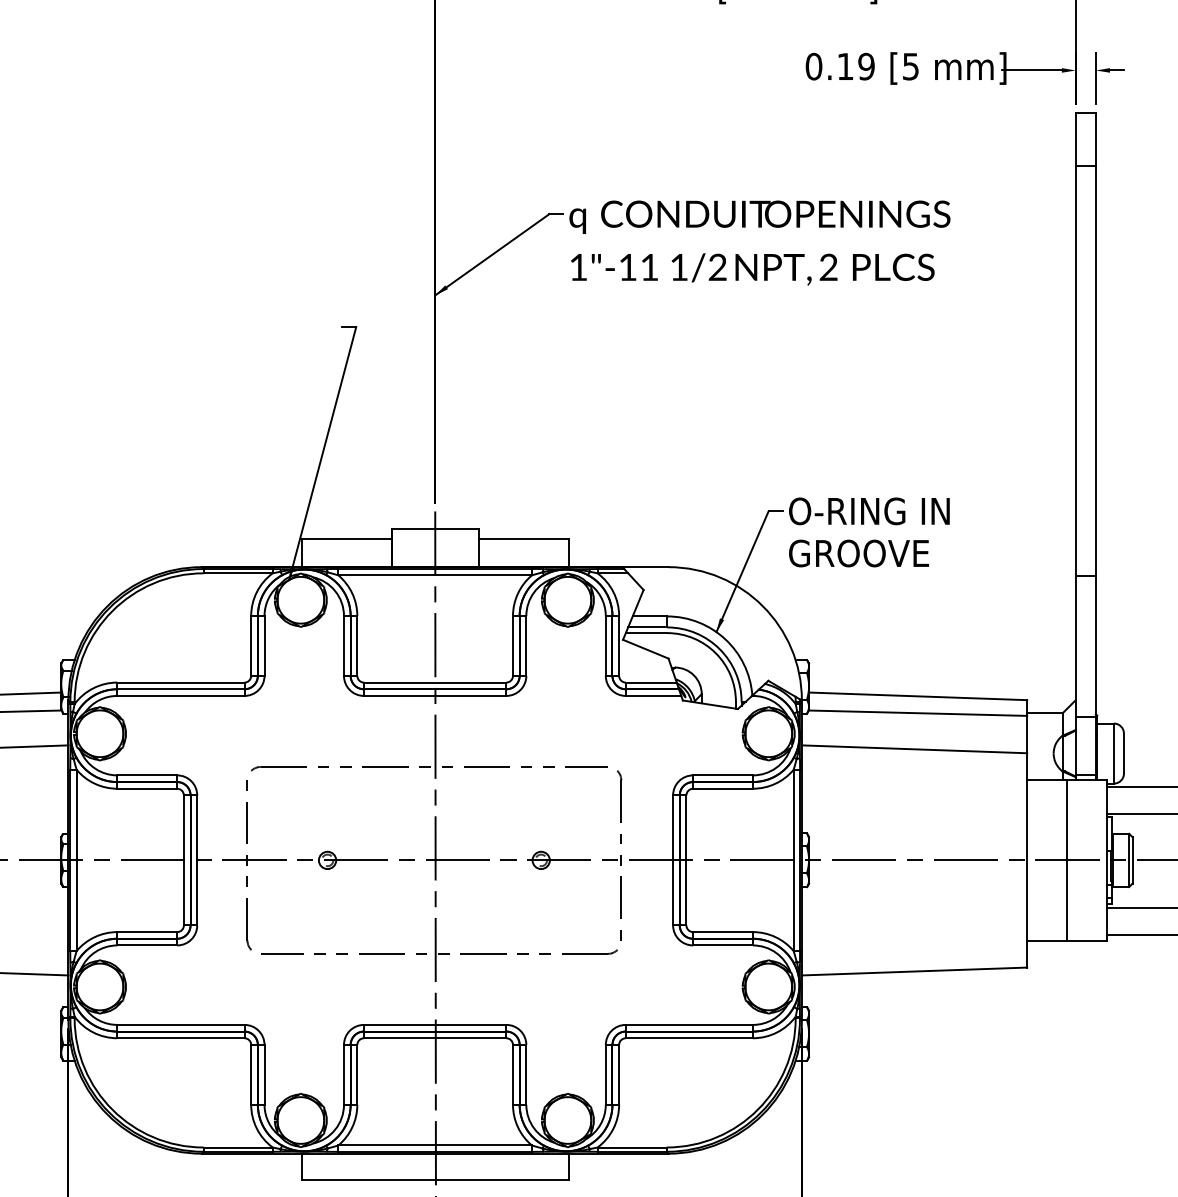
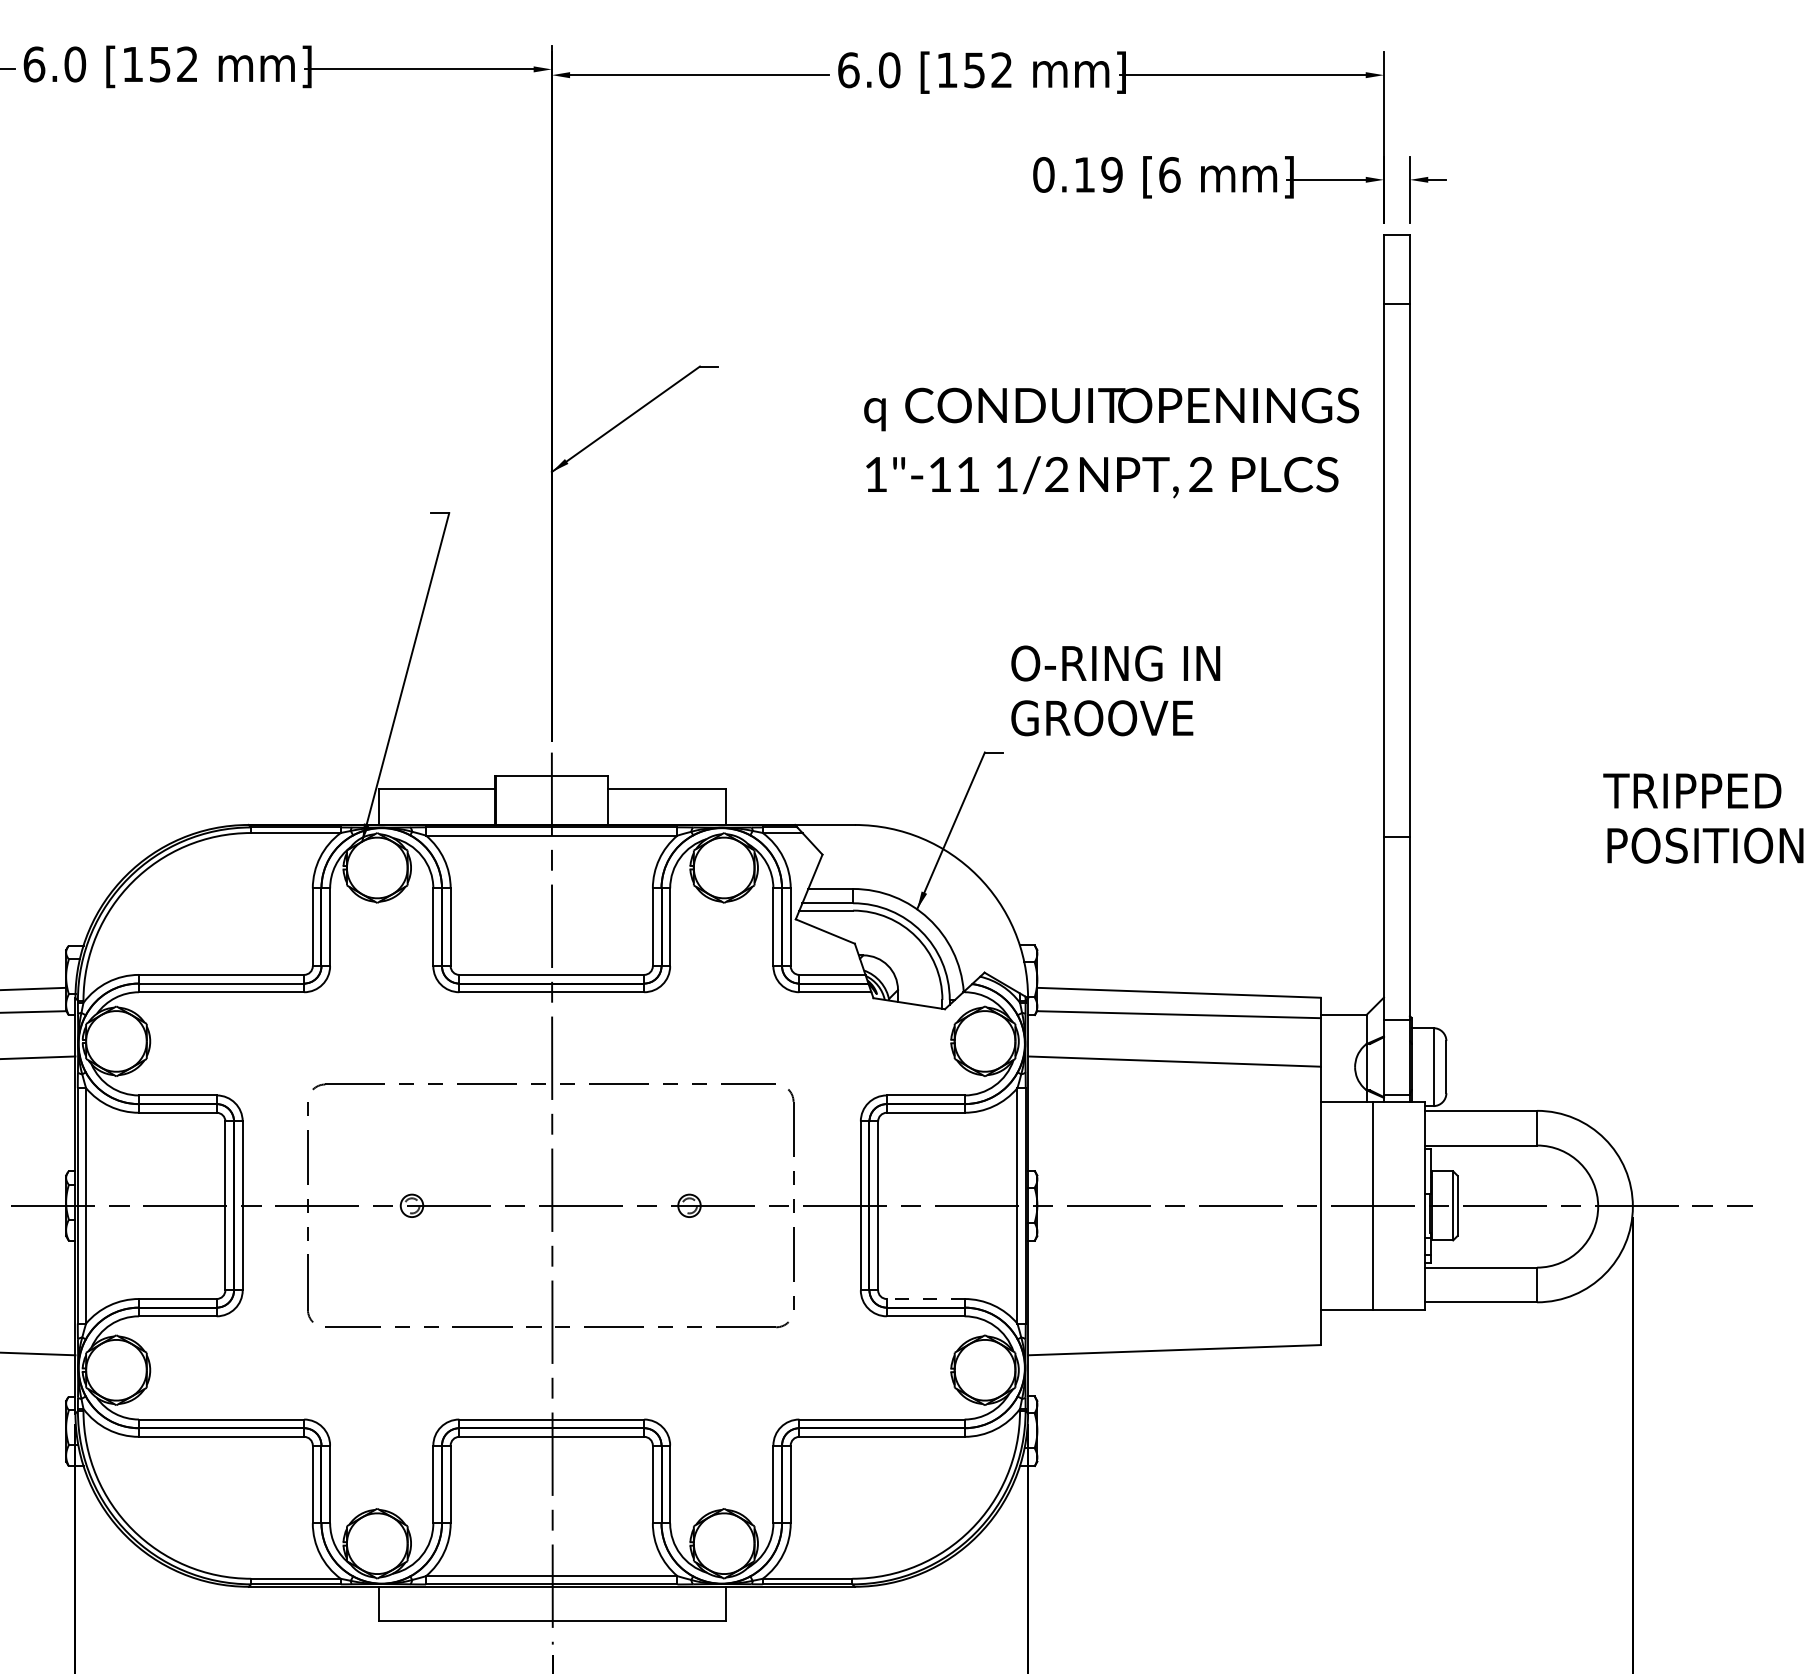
text: (910, 66) -> (1169, 174), [5 -> [6
text: (759, 242) -> (1111, 442), moved
text: (869, 532) -> (1115, 690), moved
line: (722, 932) -> (925, 1299), solid -> dashed

